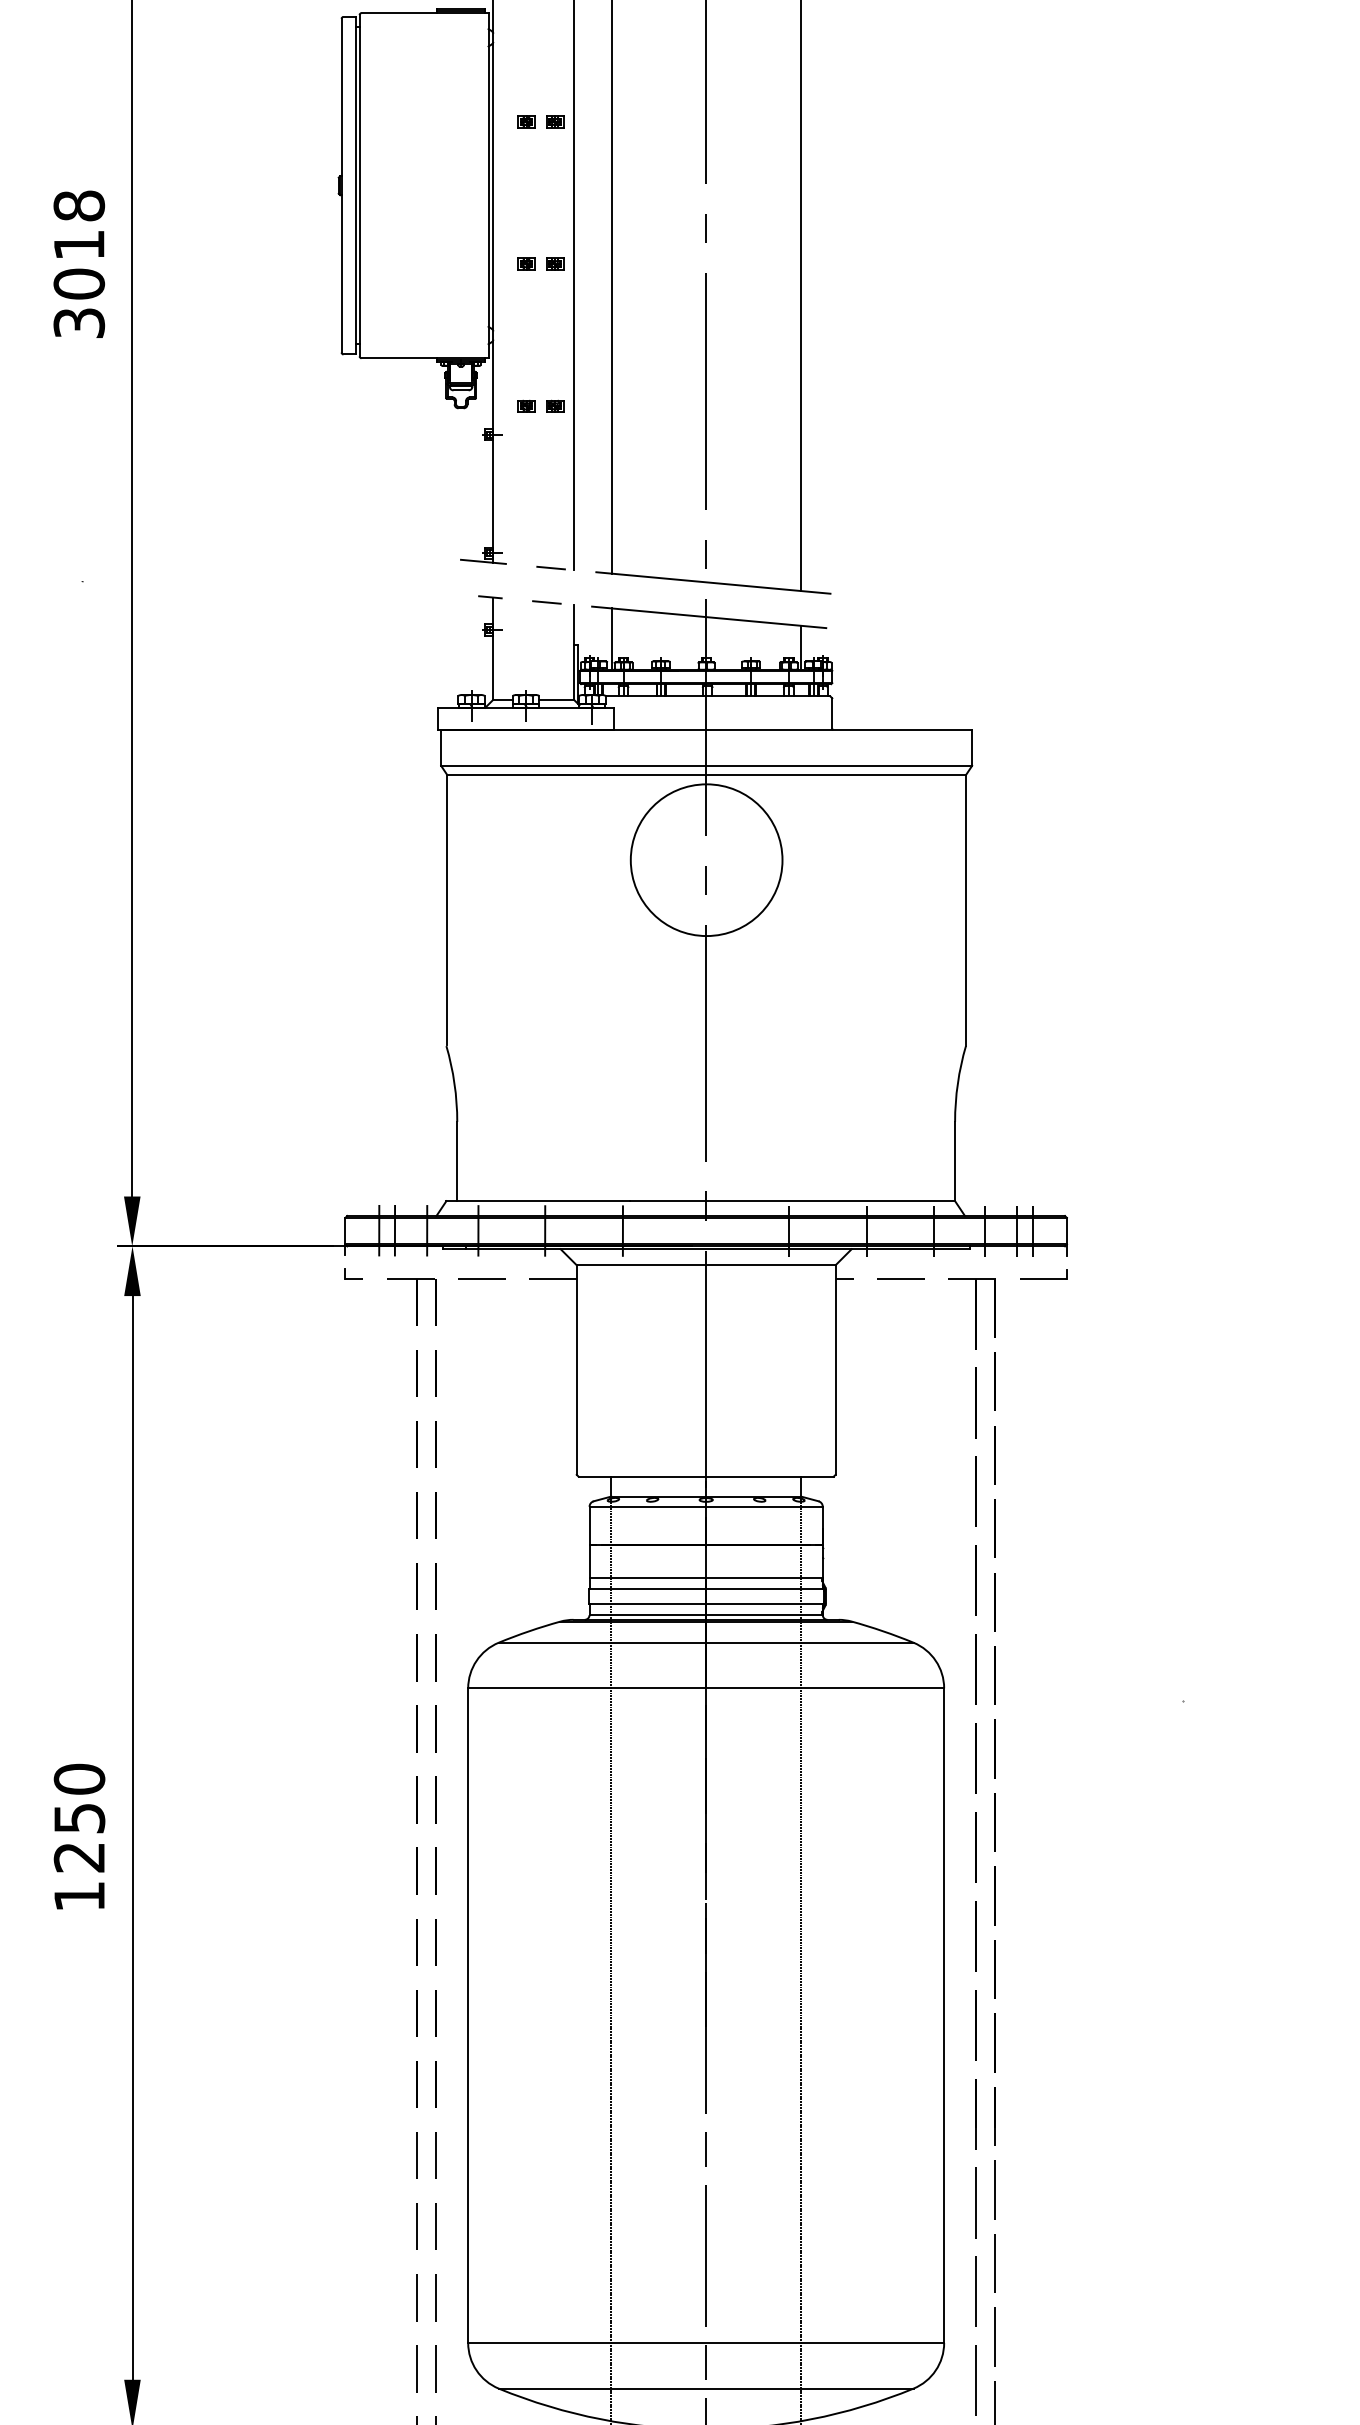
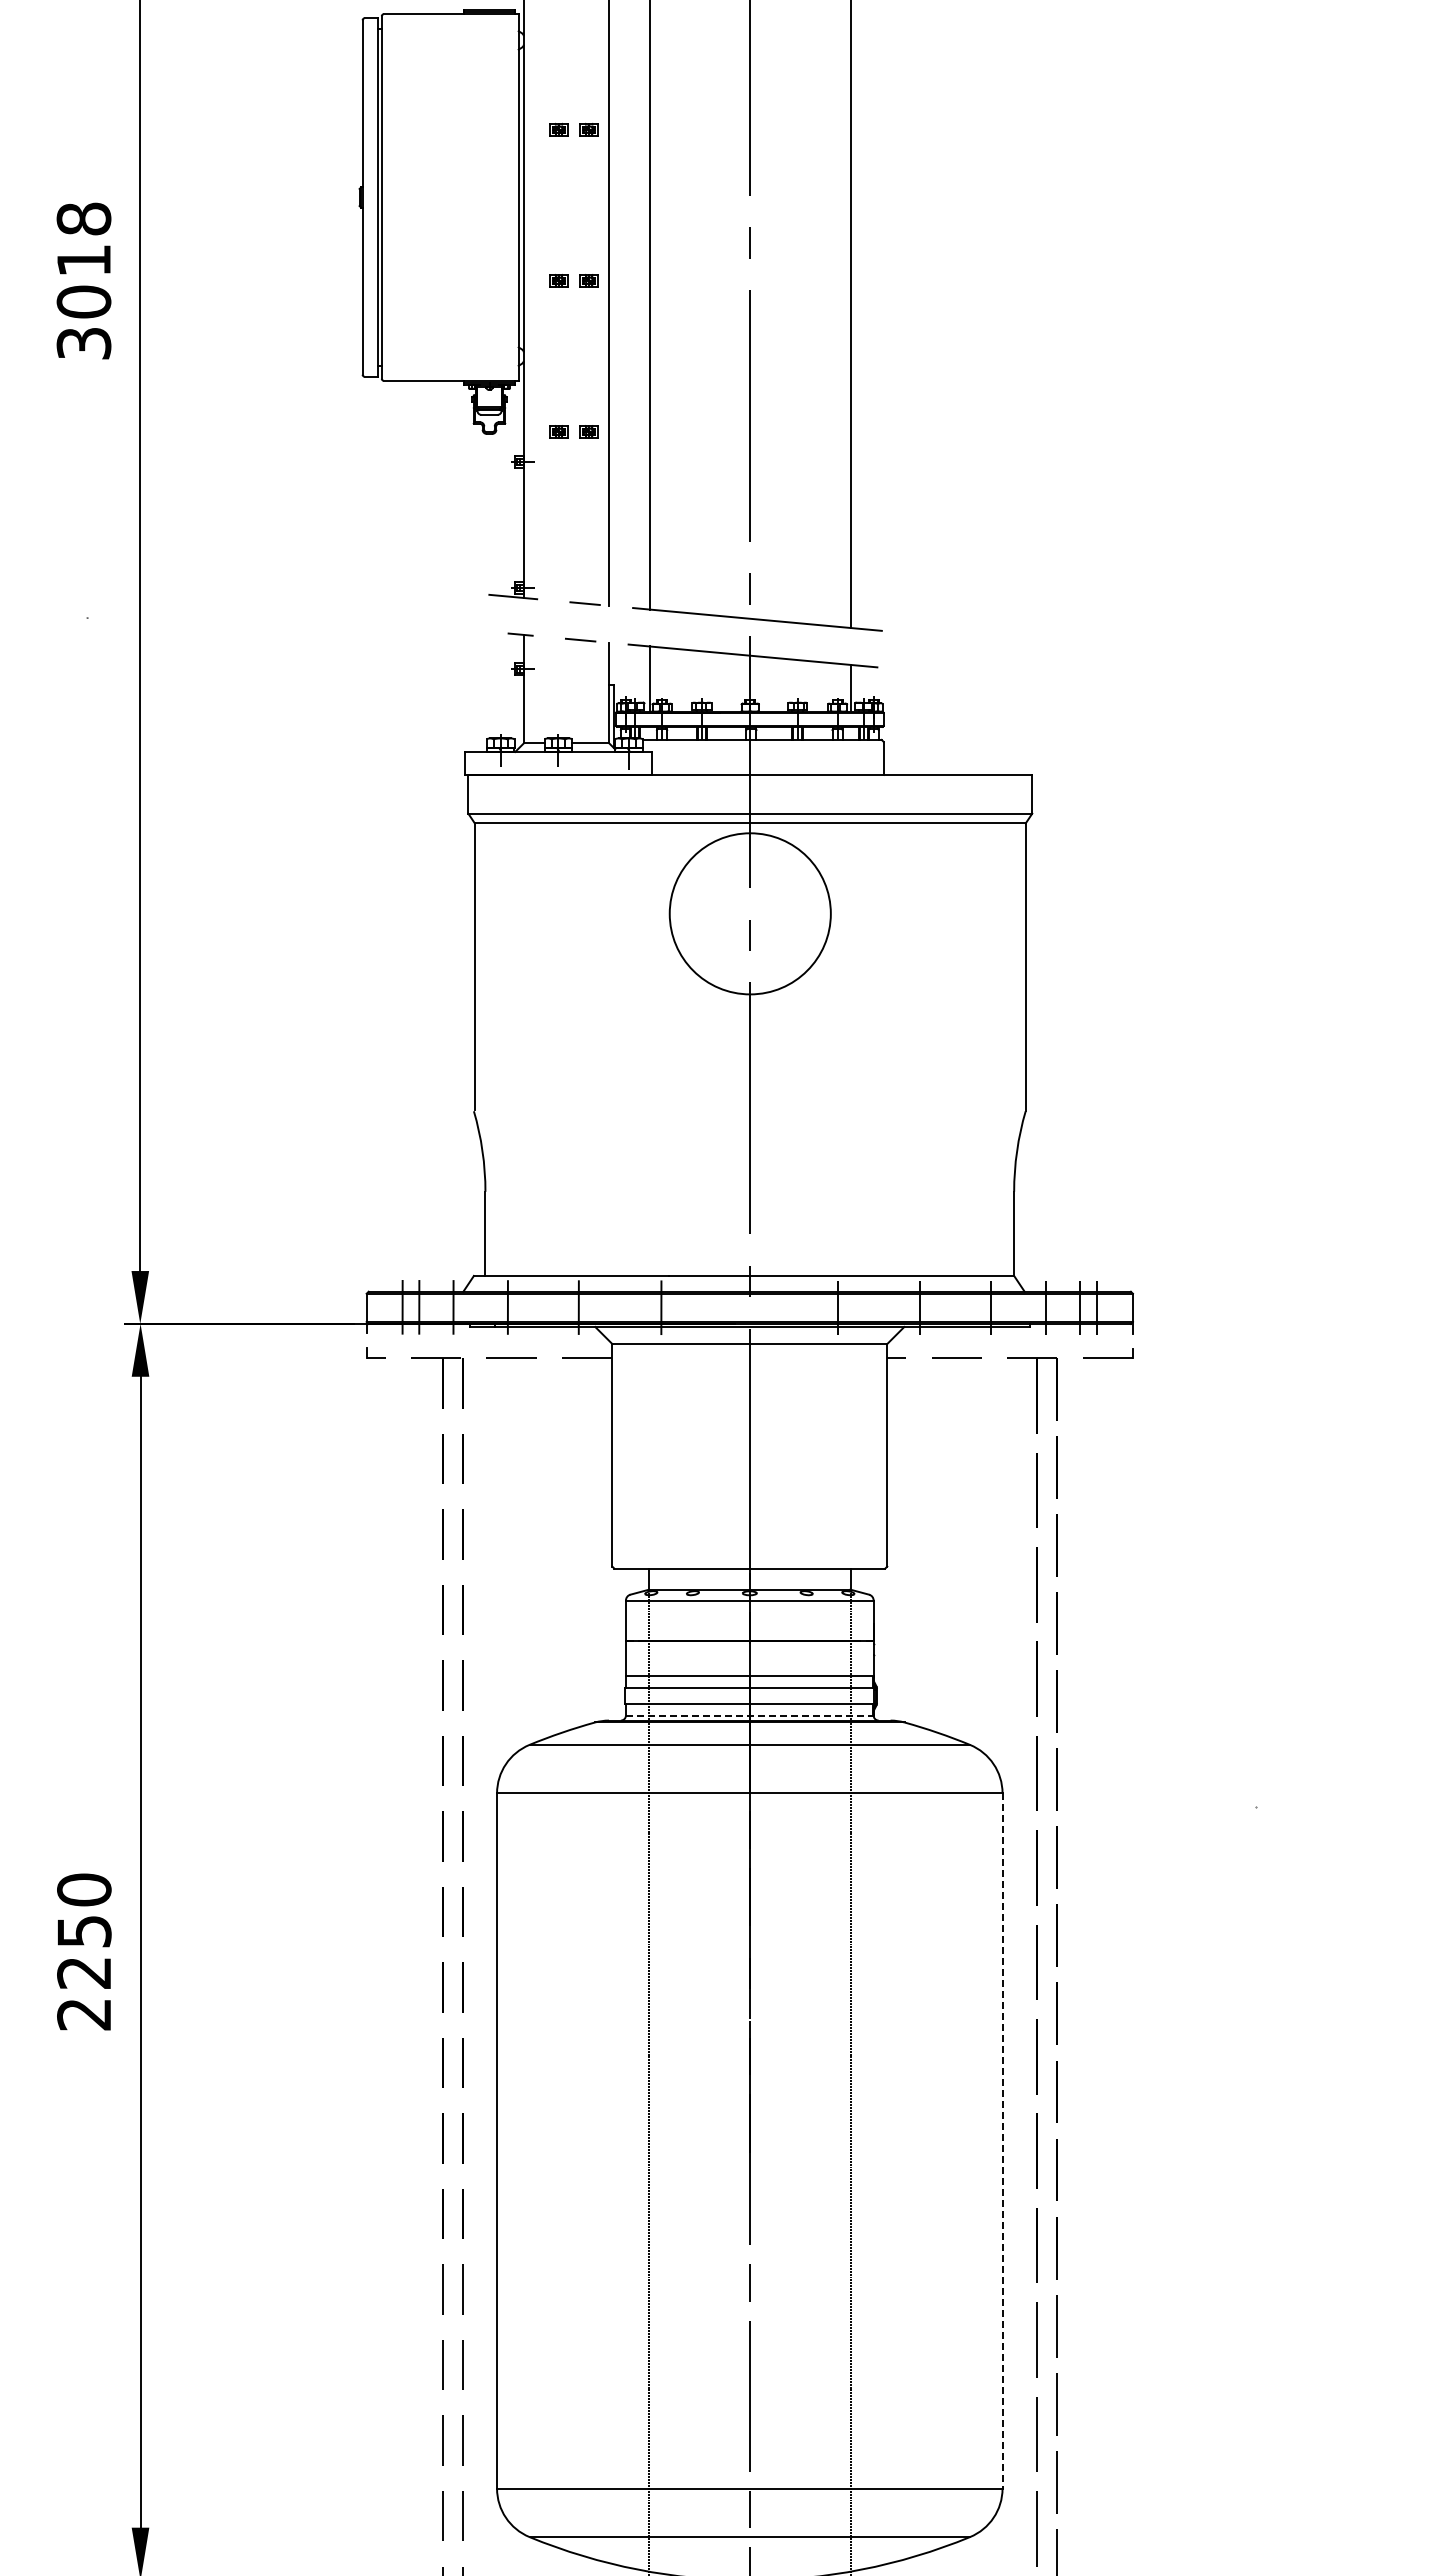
line: (705, 1615) -> (749, 1715), solid -> dashed
text: (78, 1896) -> (83, 2014), 1250 -> 2250
line: (944, 2015) -> (1002, 2140), solid -> dashed

